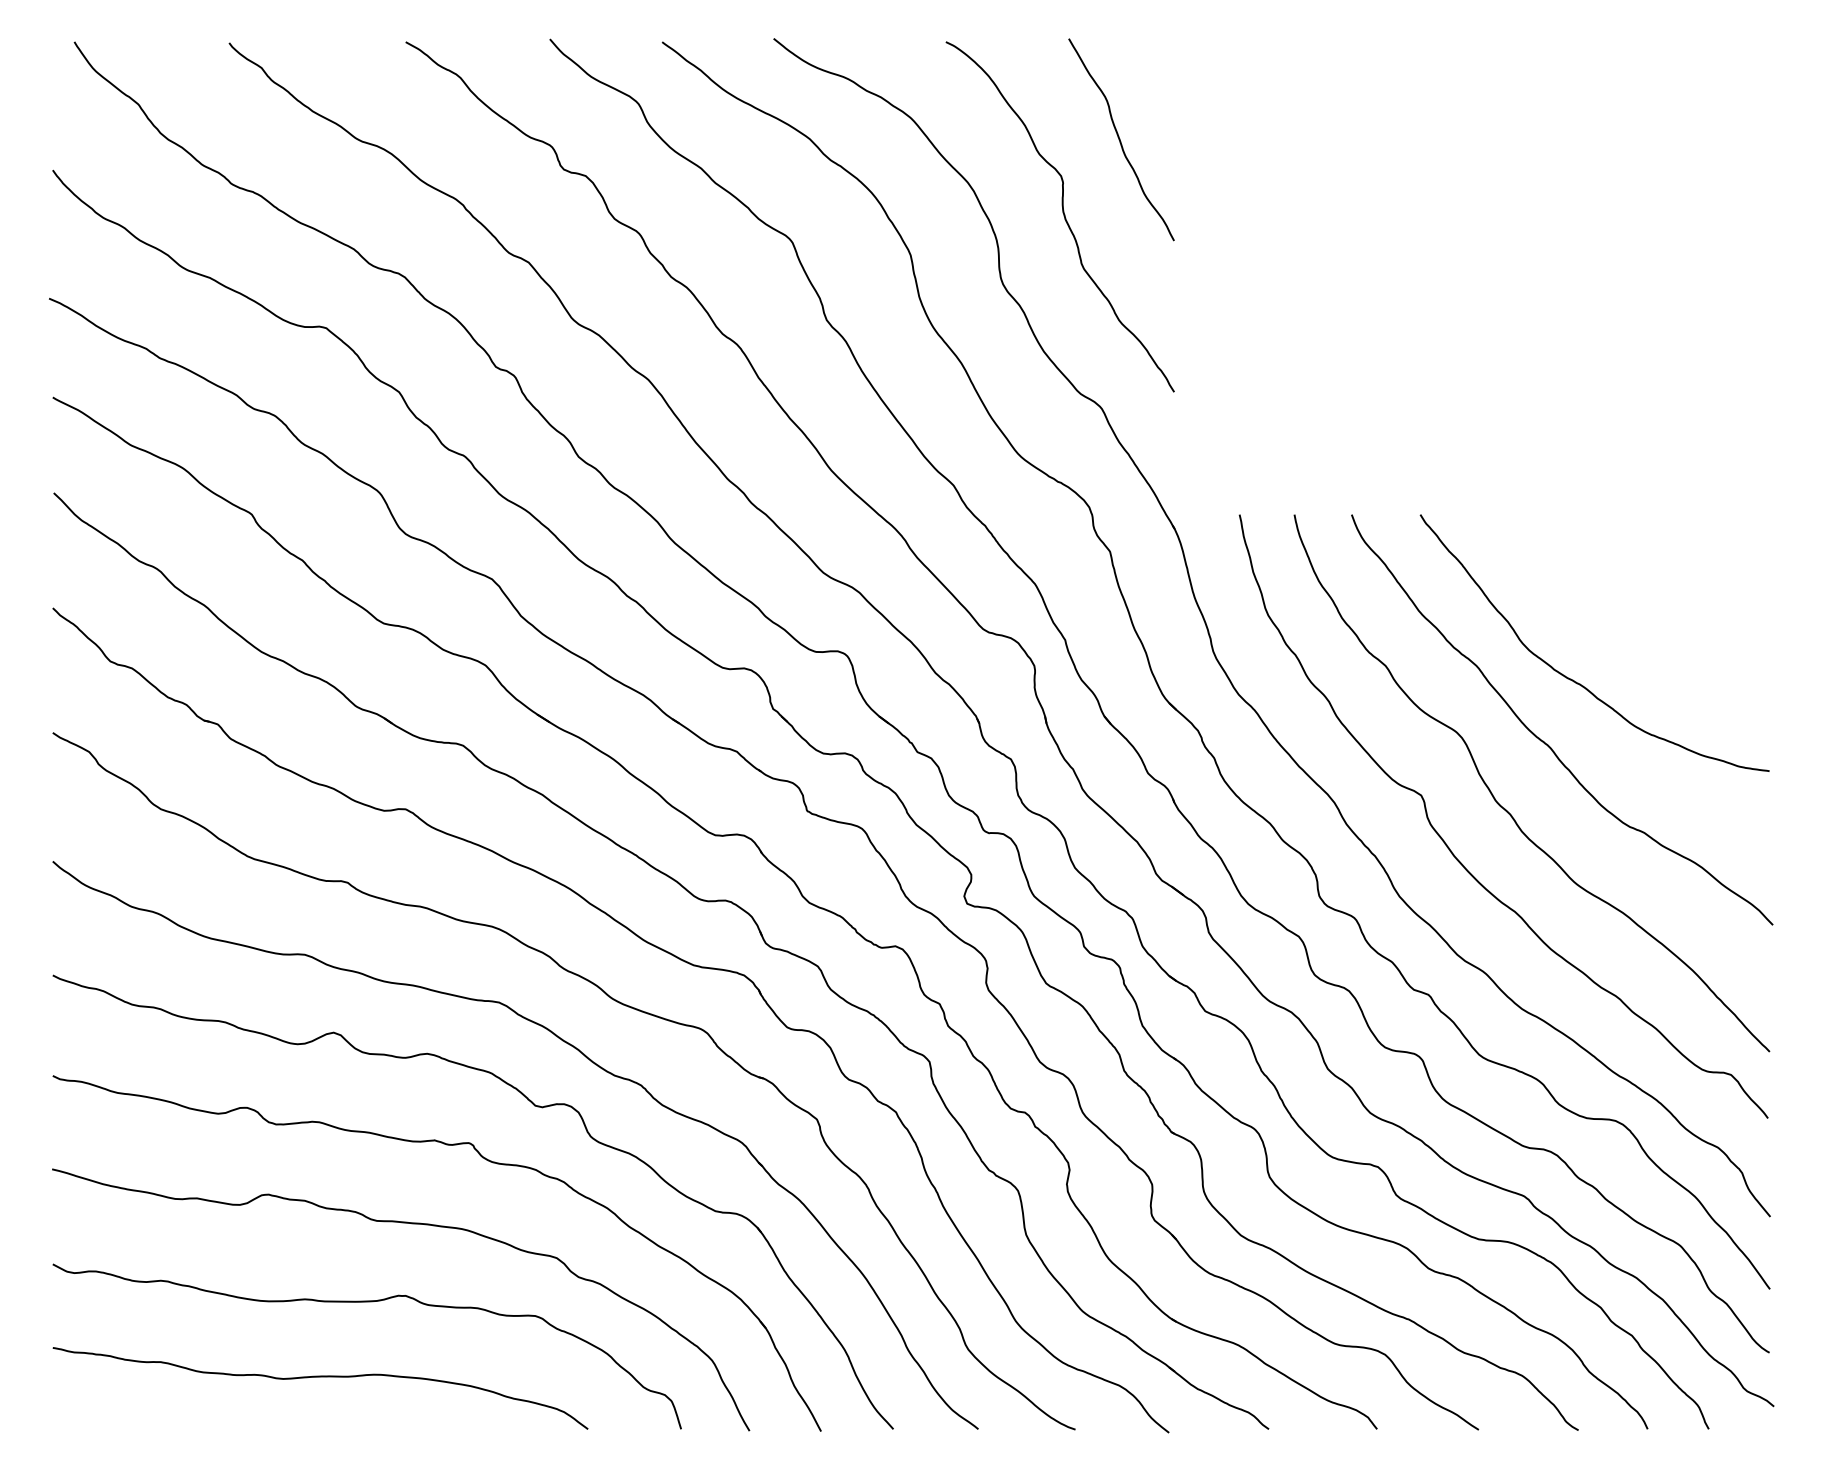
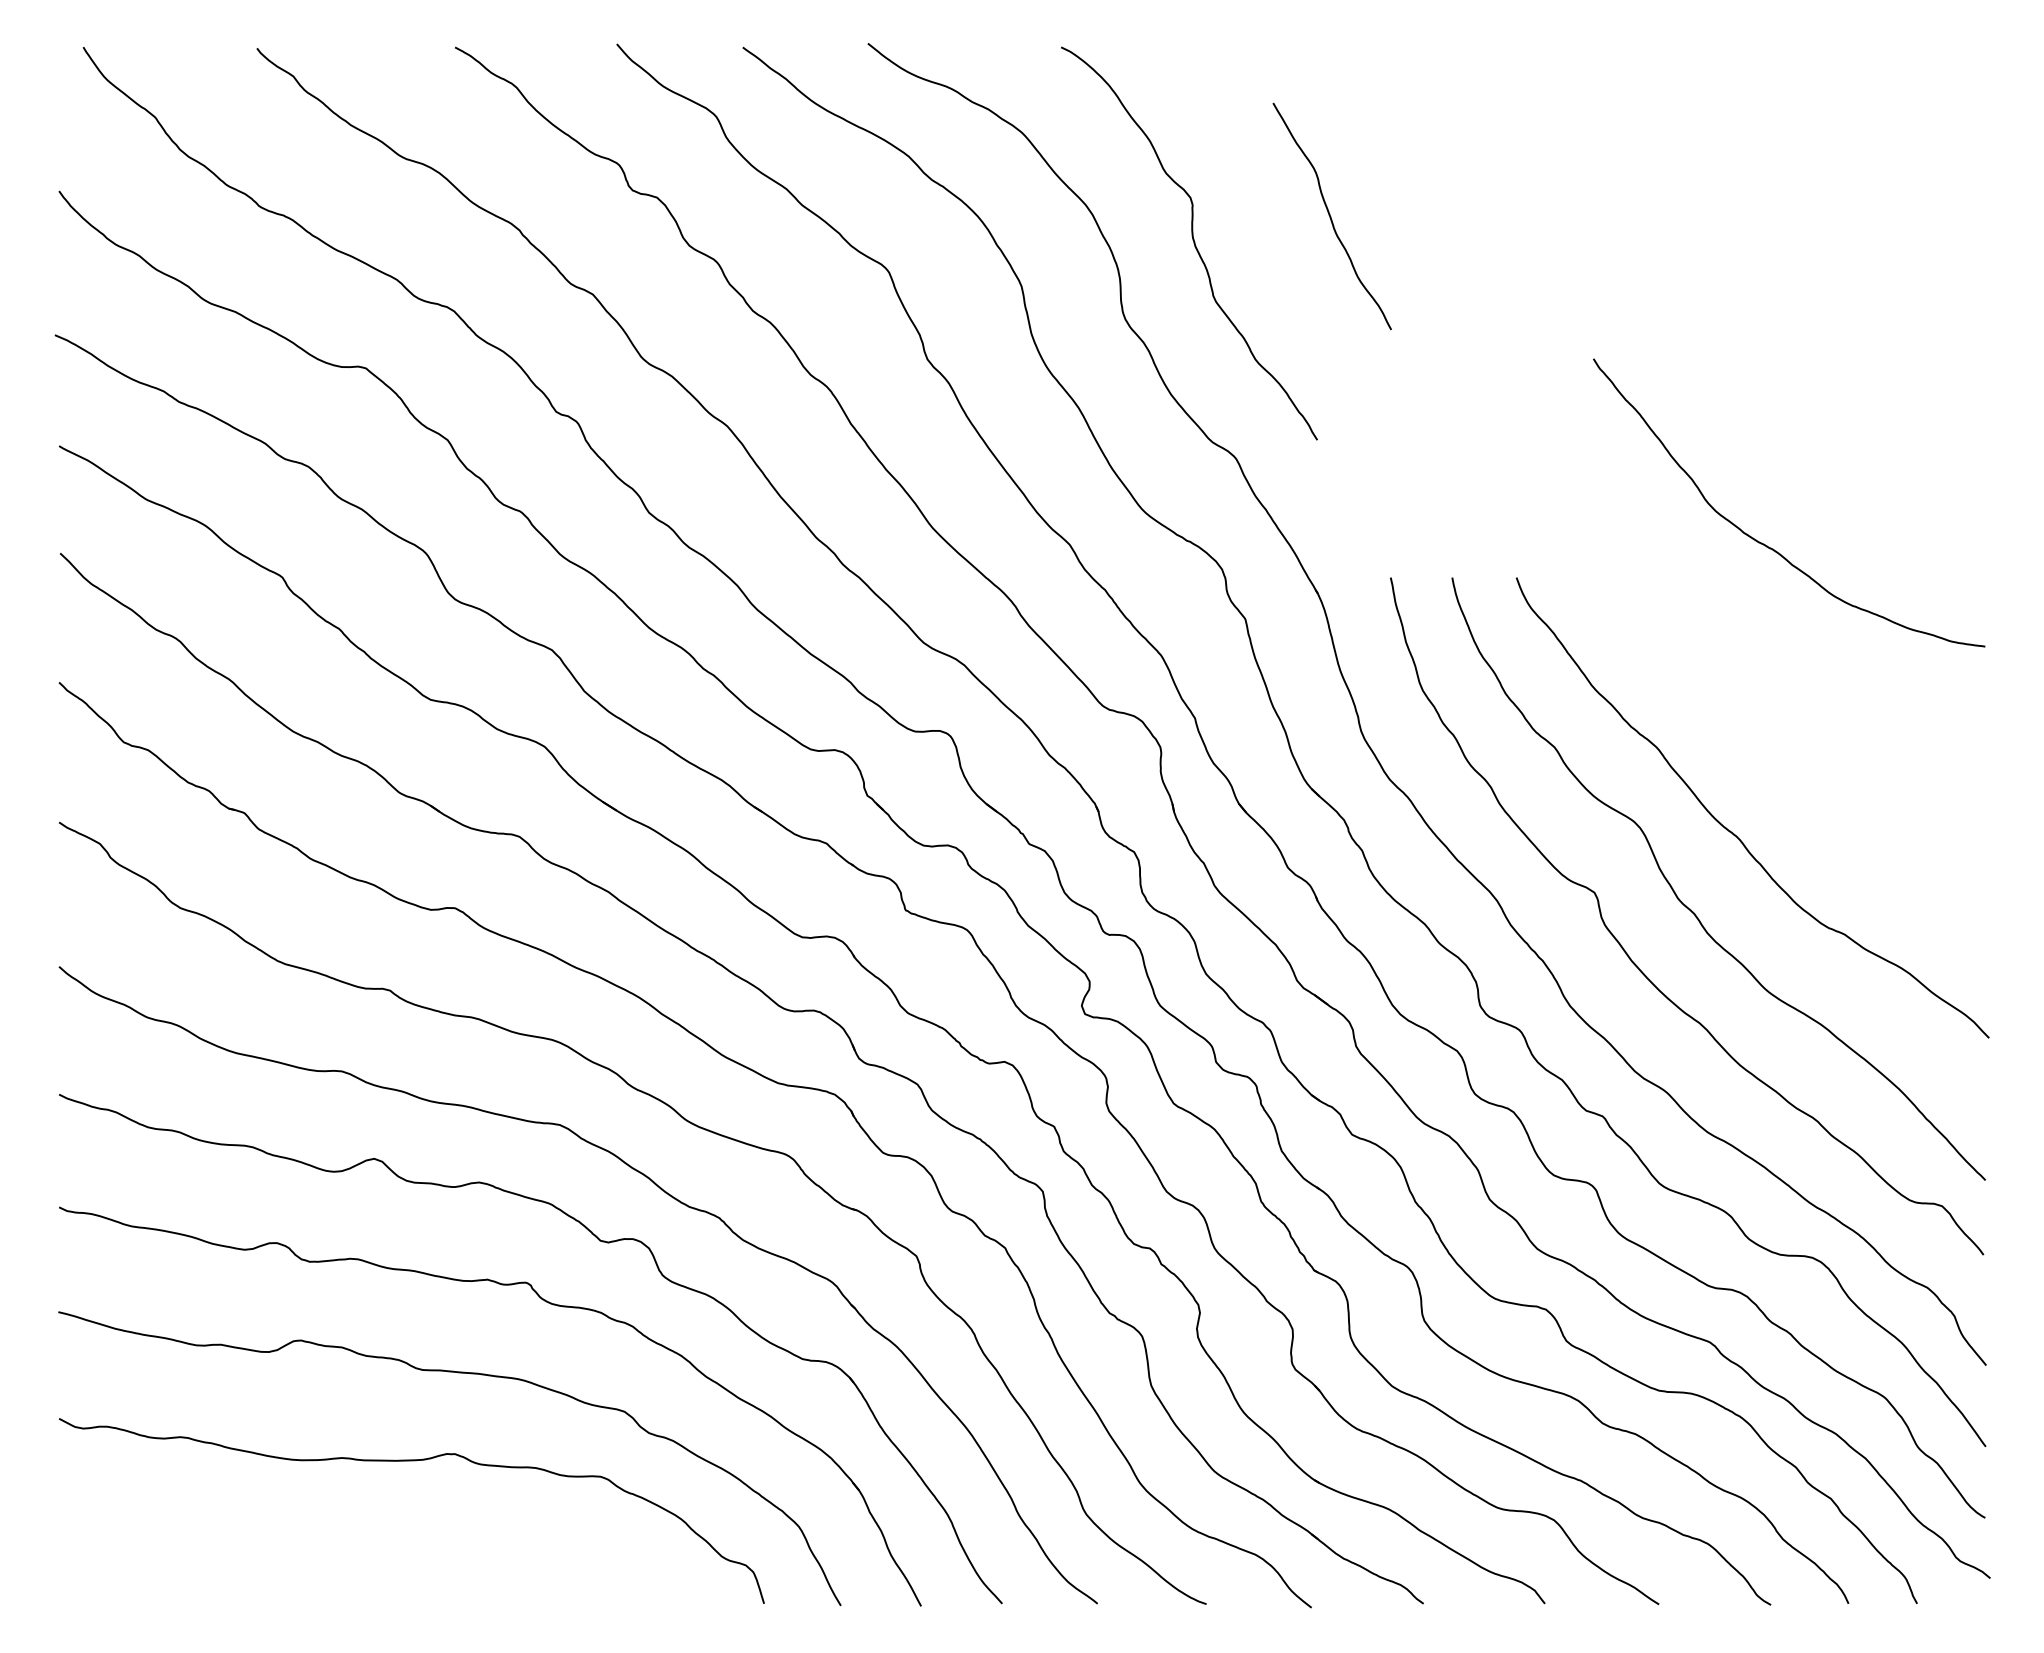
curve: (1120, 139) -> (1331, 216), moved
curve: (1573, 679) -> (1765, 543), moved
curve: (320, 1377) -> (359, 1545), removed

